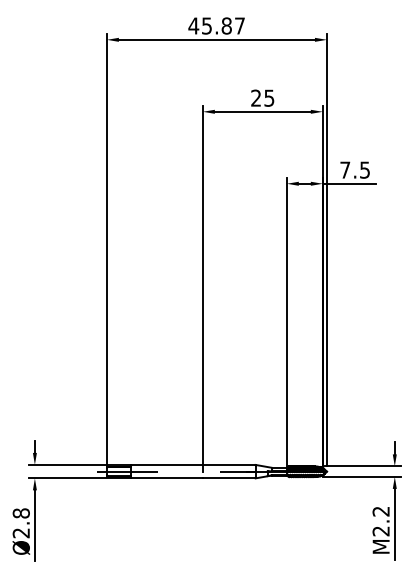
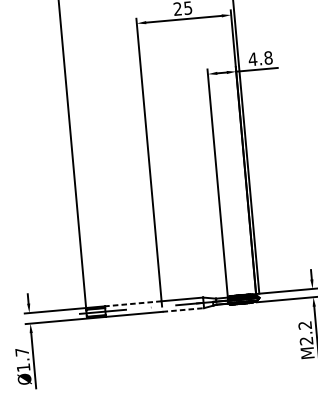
text: (354, 169) -> (260, 58), 7.5 -> 4.8
line: (166, 464) -> (132, 303), solid -> dashed
line: (229, 478) -> (183, 310), solid -> dashed
text: (20, 523) -> (22, 360), Ø2.8 -> Ø1.7

